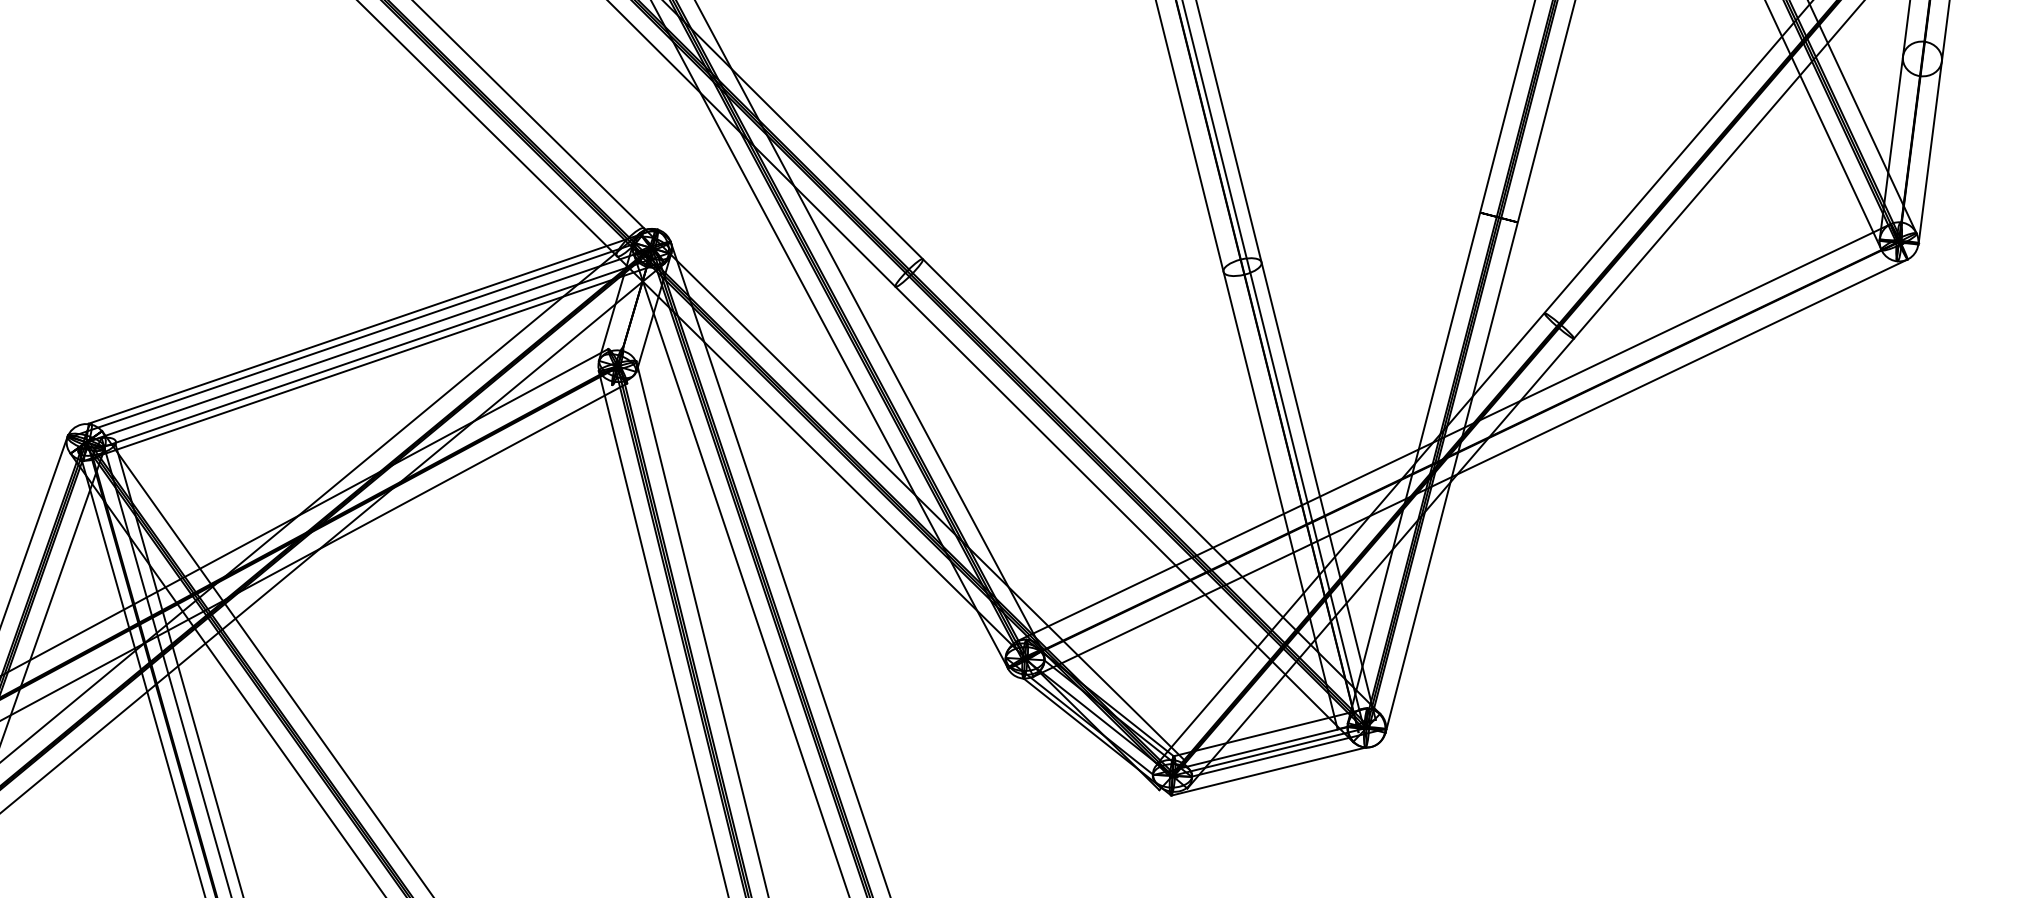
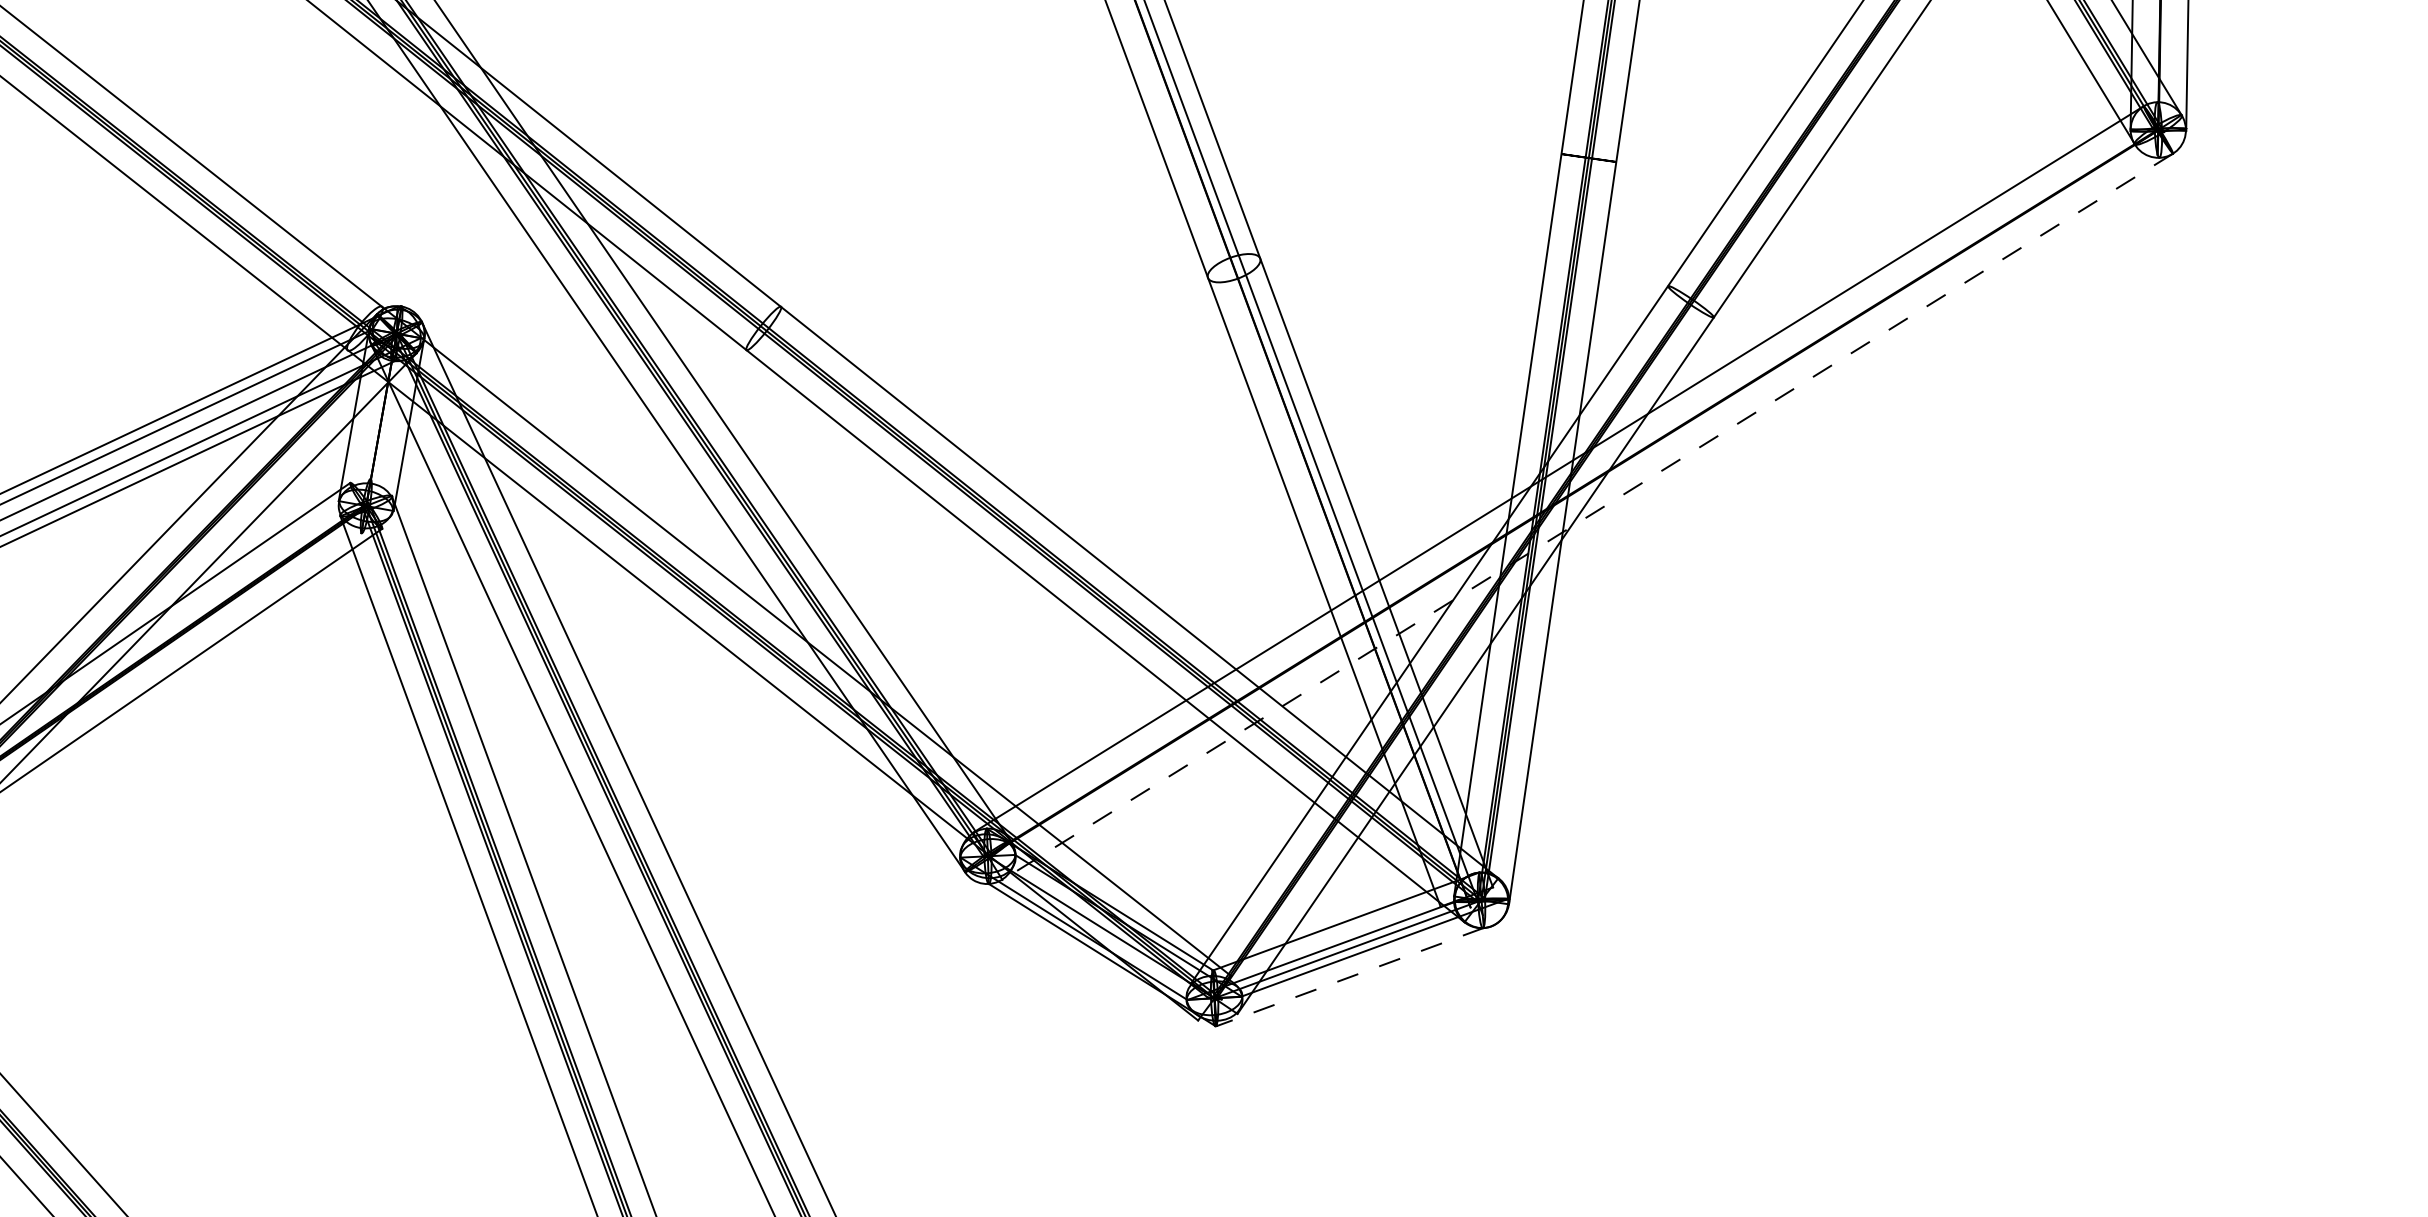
line: (1470, 468) -> (1587, 517), solid -> dashed
line: (1269, 771) -> (1350, 977), solid -> dashed

